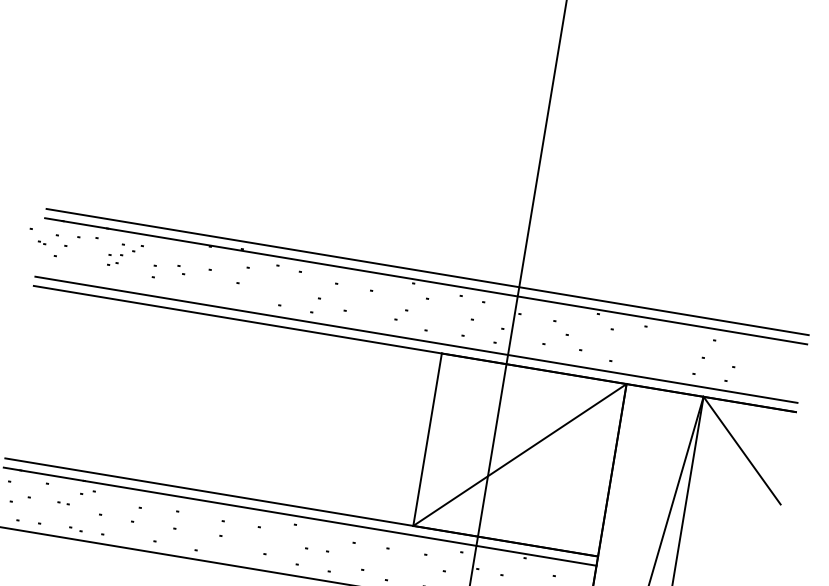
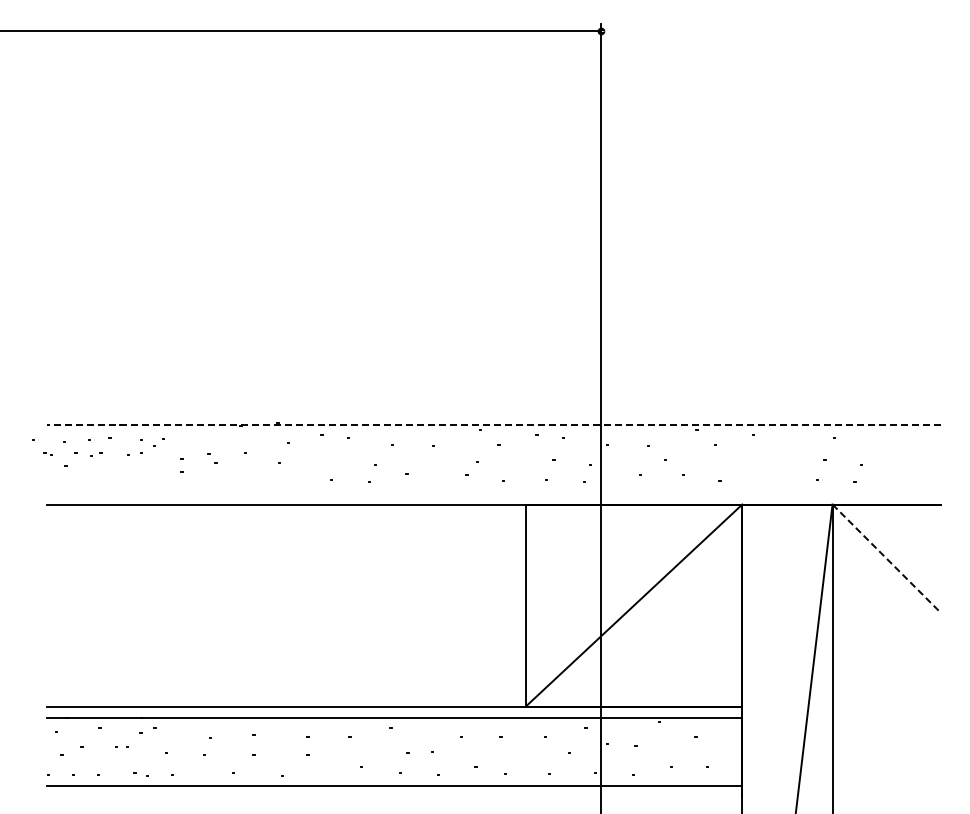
part: (113, 263) -> (96, 454), moved
line: (427, 272) -> (493, 414), removed
line: (426, 281) -> (494, 425), solid -> dashed
line: (416, 339) -> (493, 493), removed
line: (741, 450) -> (886, 558), solid -> dashed

